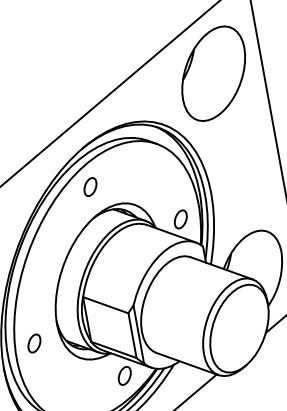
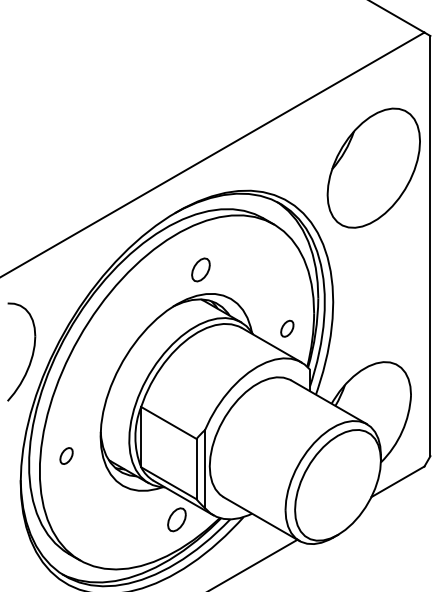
part: (213, 73) -> (373, 167), moved
part: (90, 186) -> (200, 269), moved
part: (180, 219) -> (287, 328), size x0.7
part: (34, 343) -> (66, 455), size x0.7

